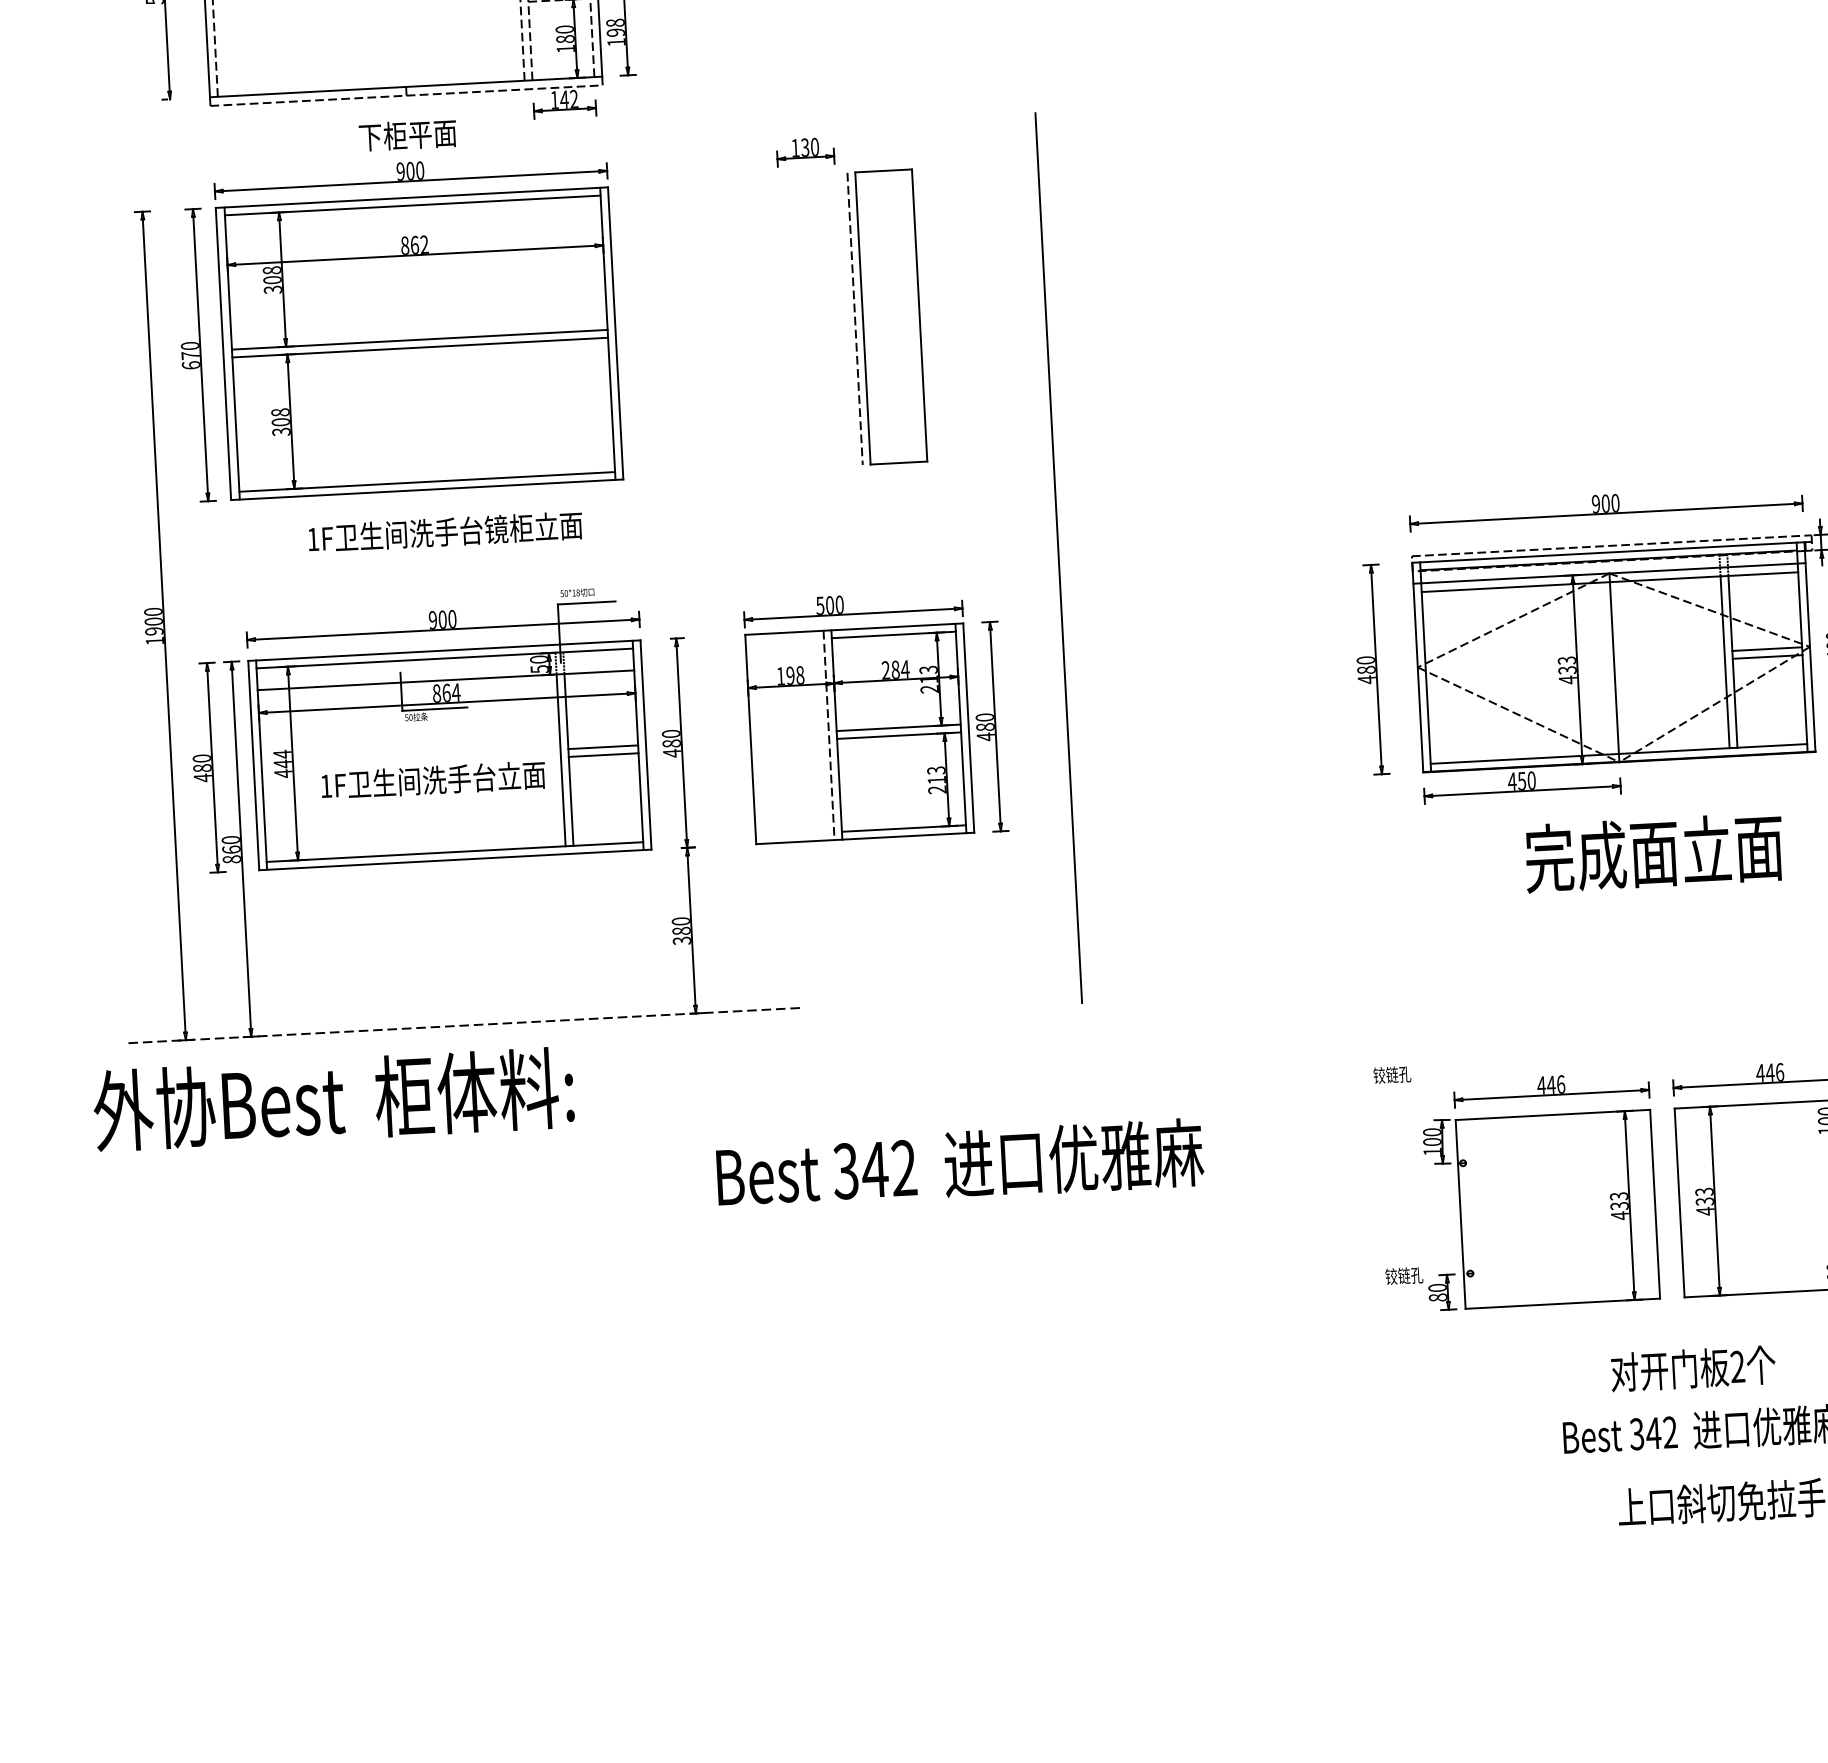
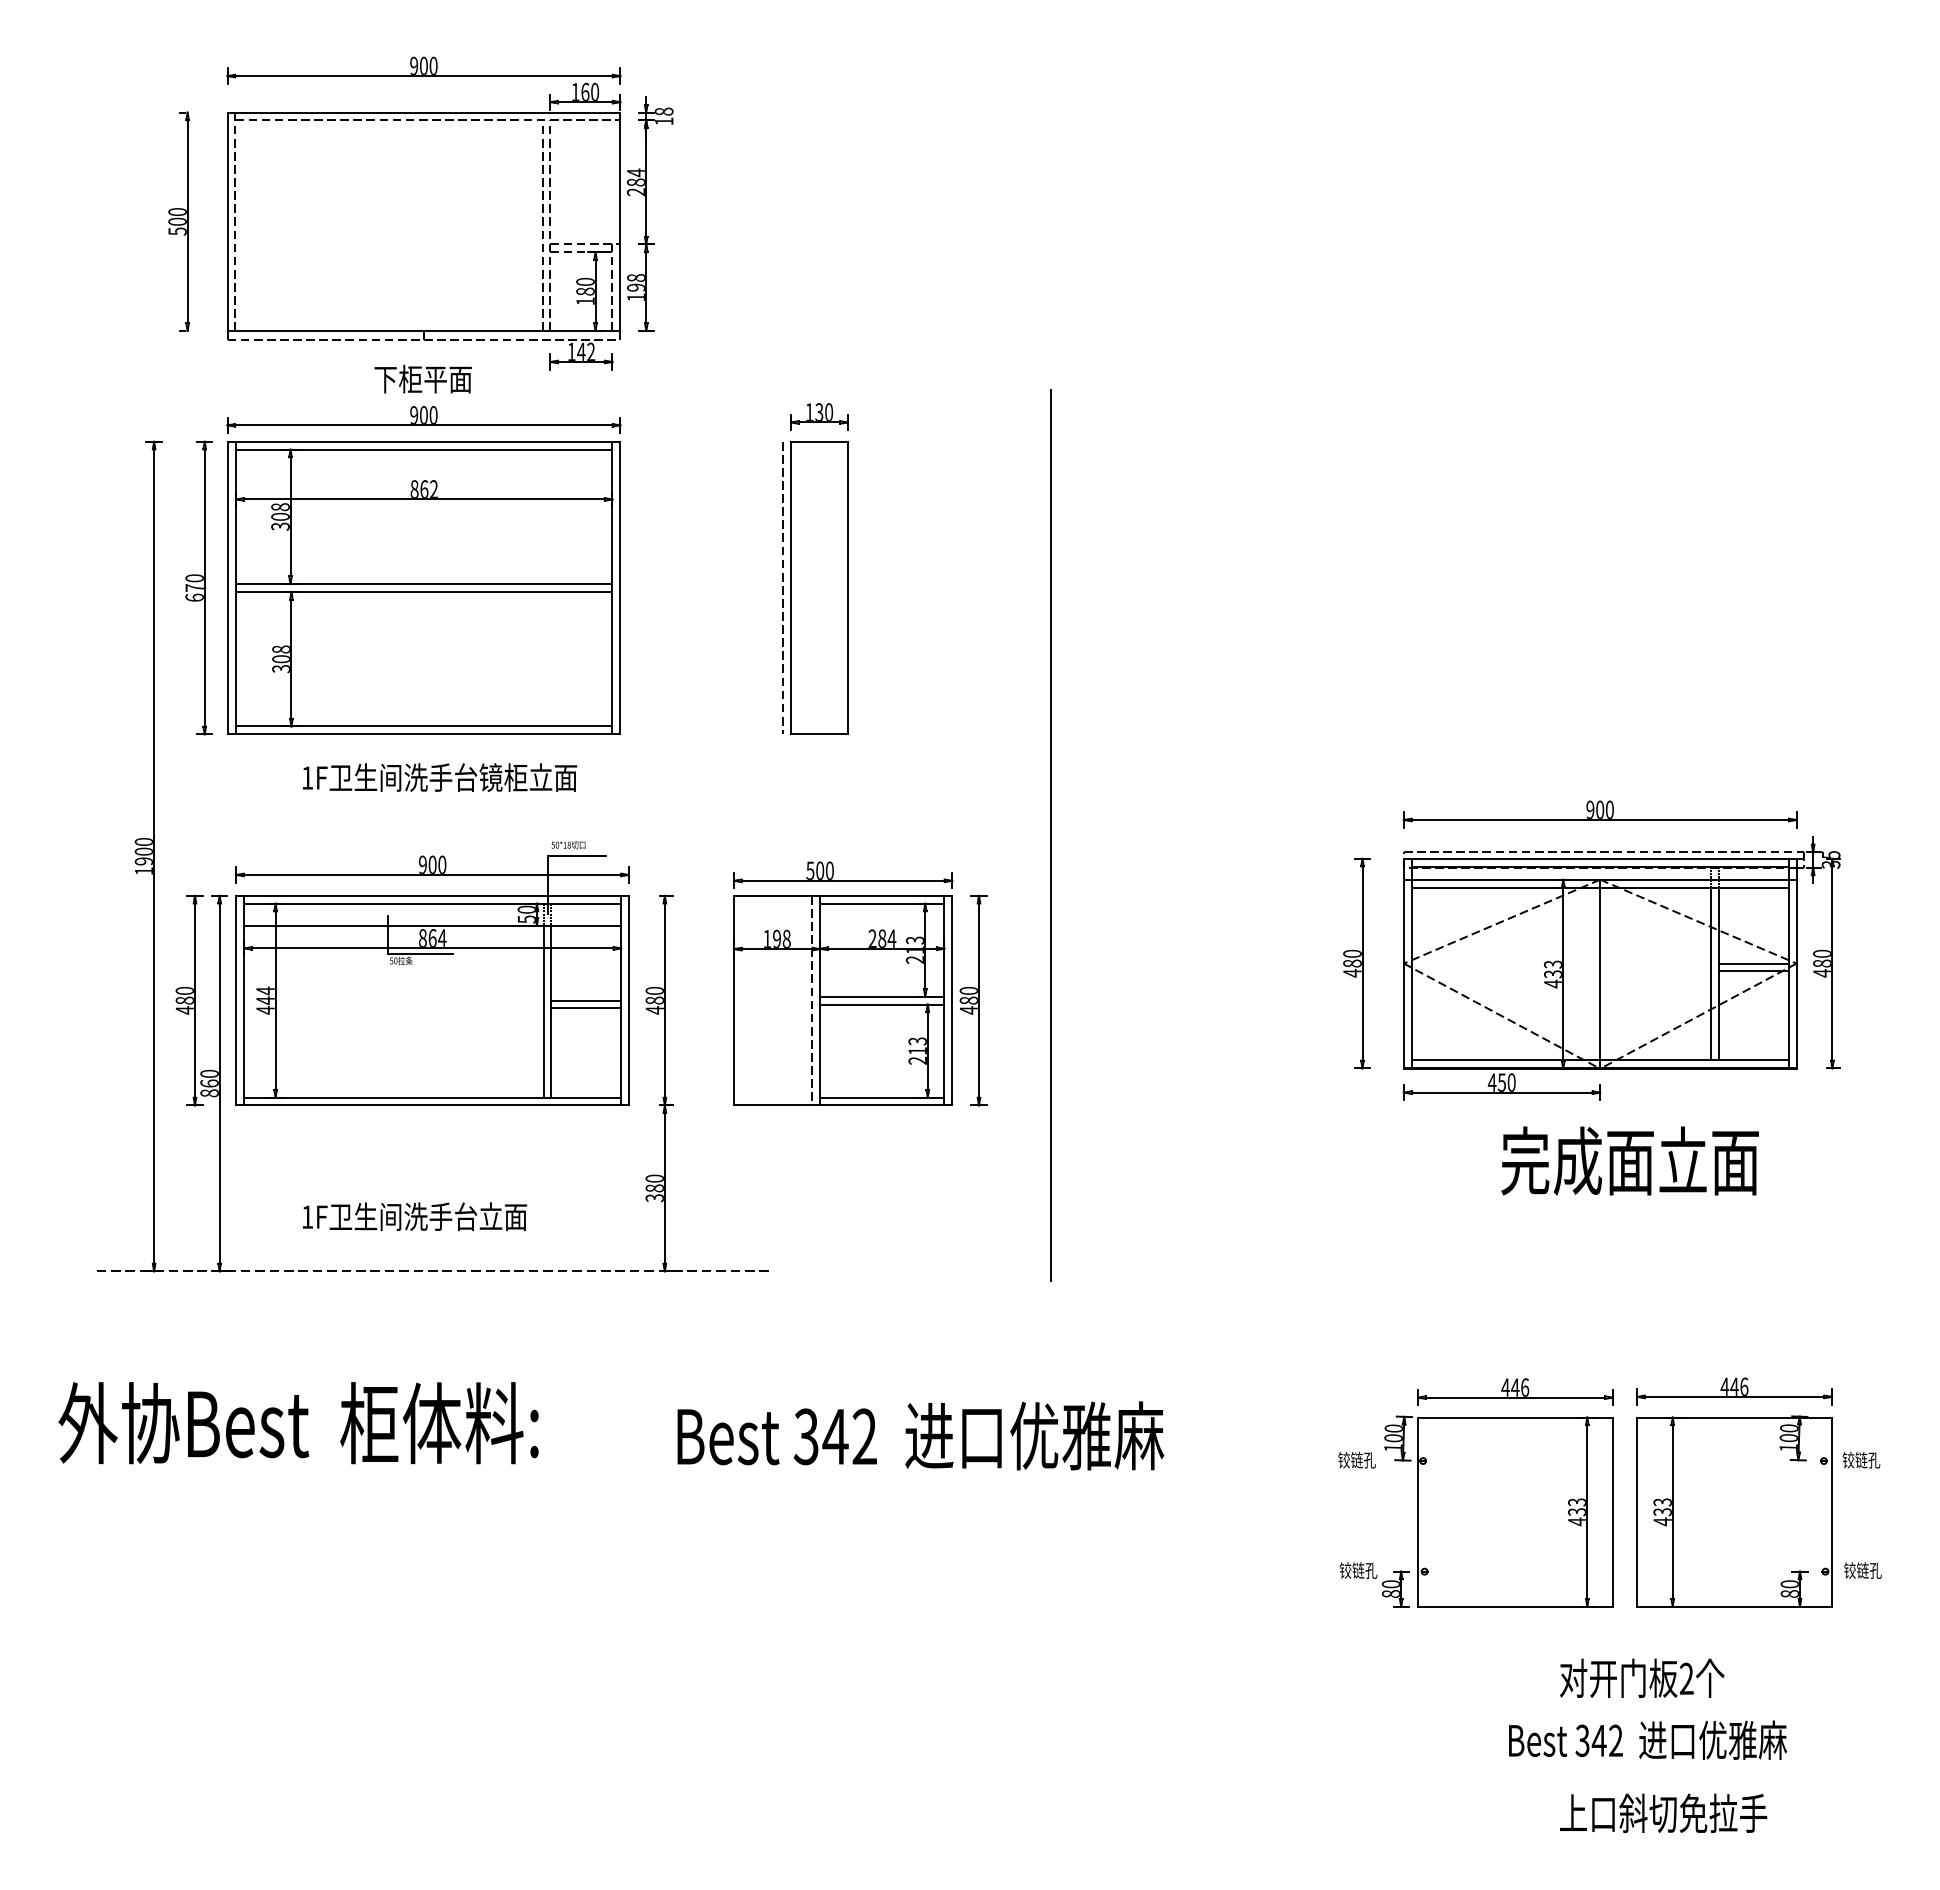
part: (887, 316) -> (815, 587), moved
text: (433, 780) -> (415, 1216), moved
text: (1391, 1074) -> (1356, 1459), moved
text: (333, 1099) -> (298, 1423), moved

